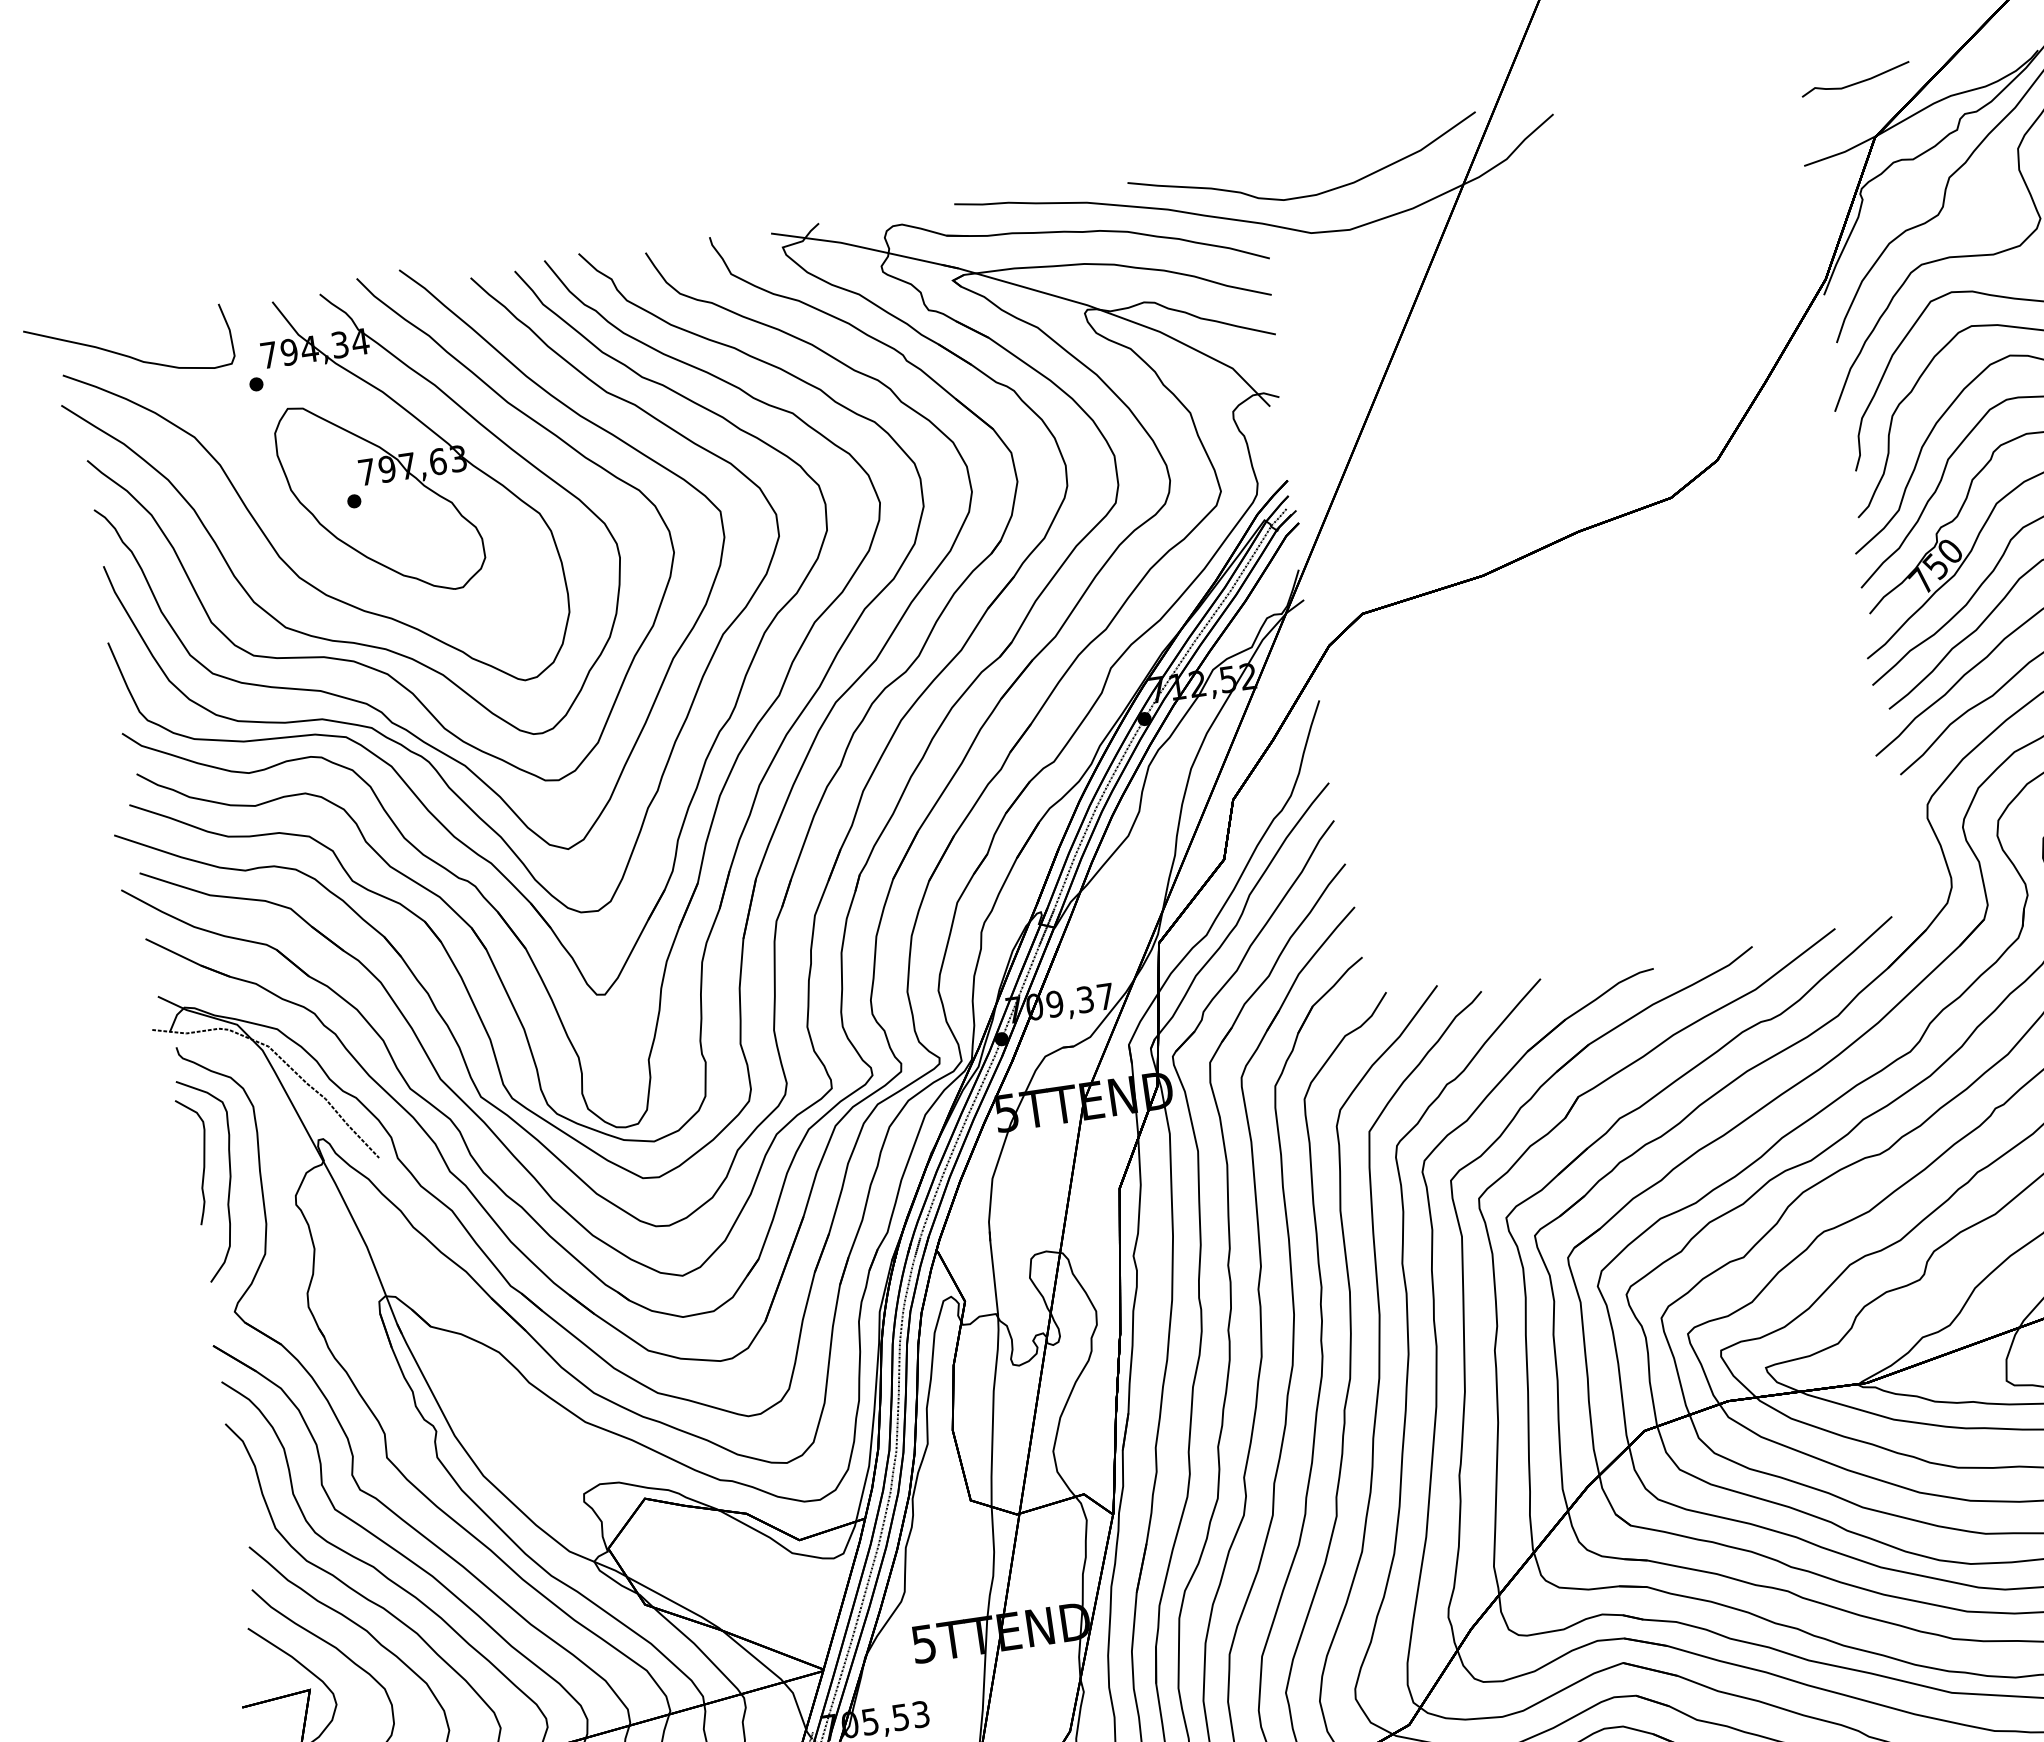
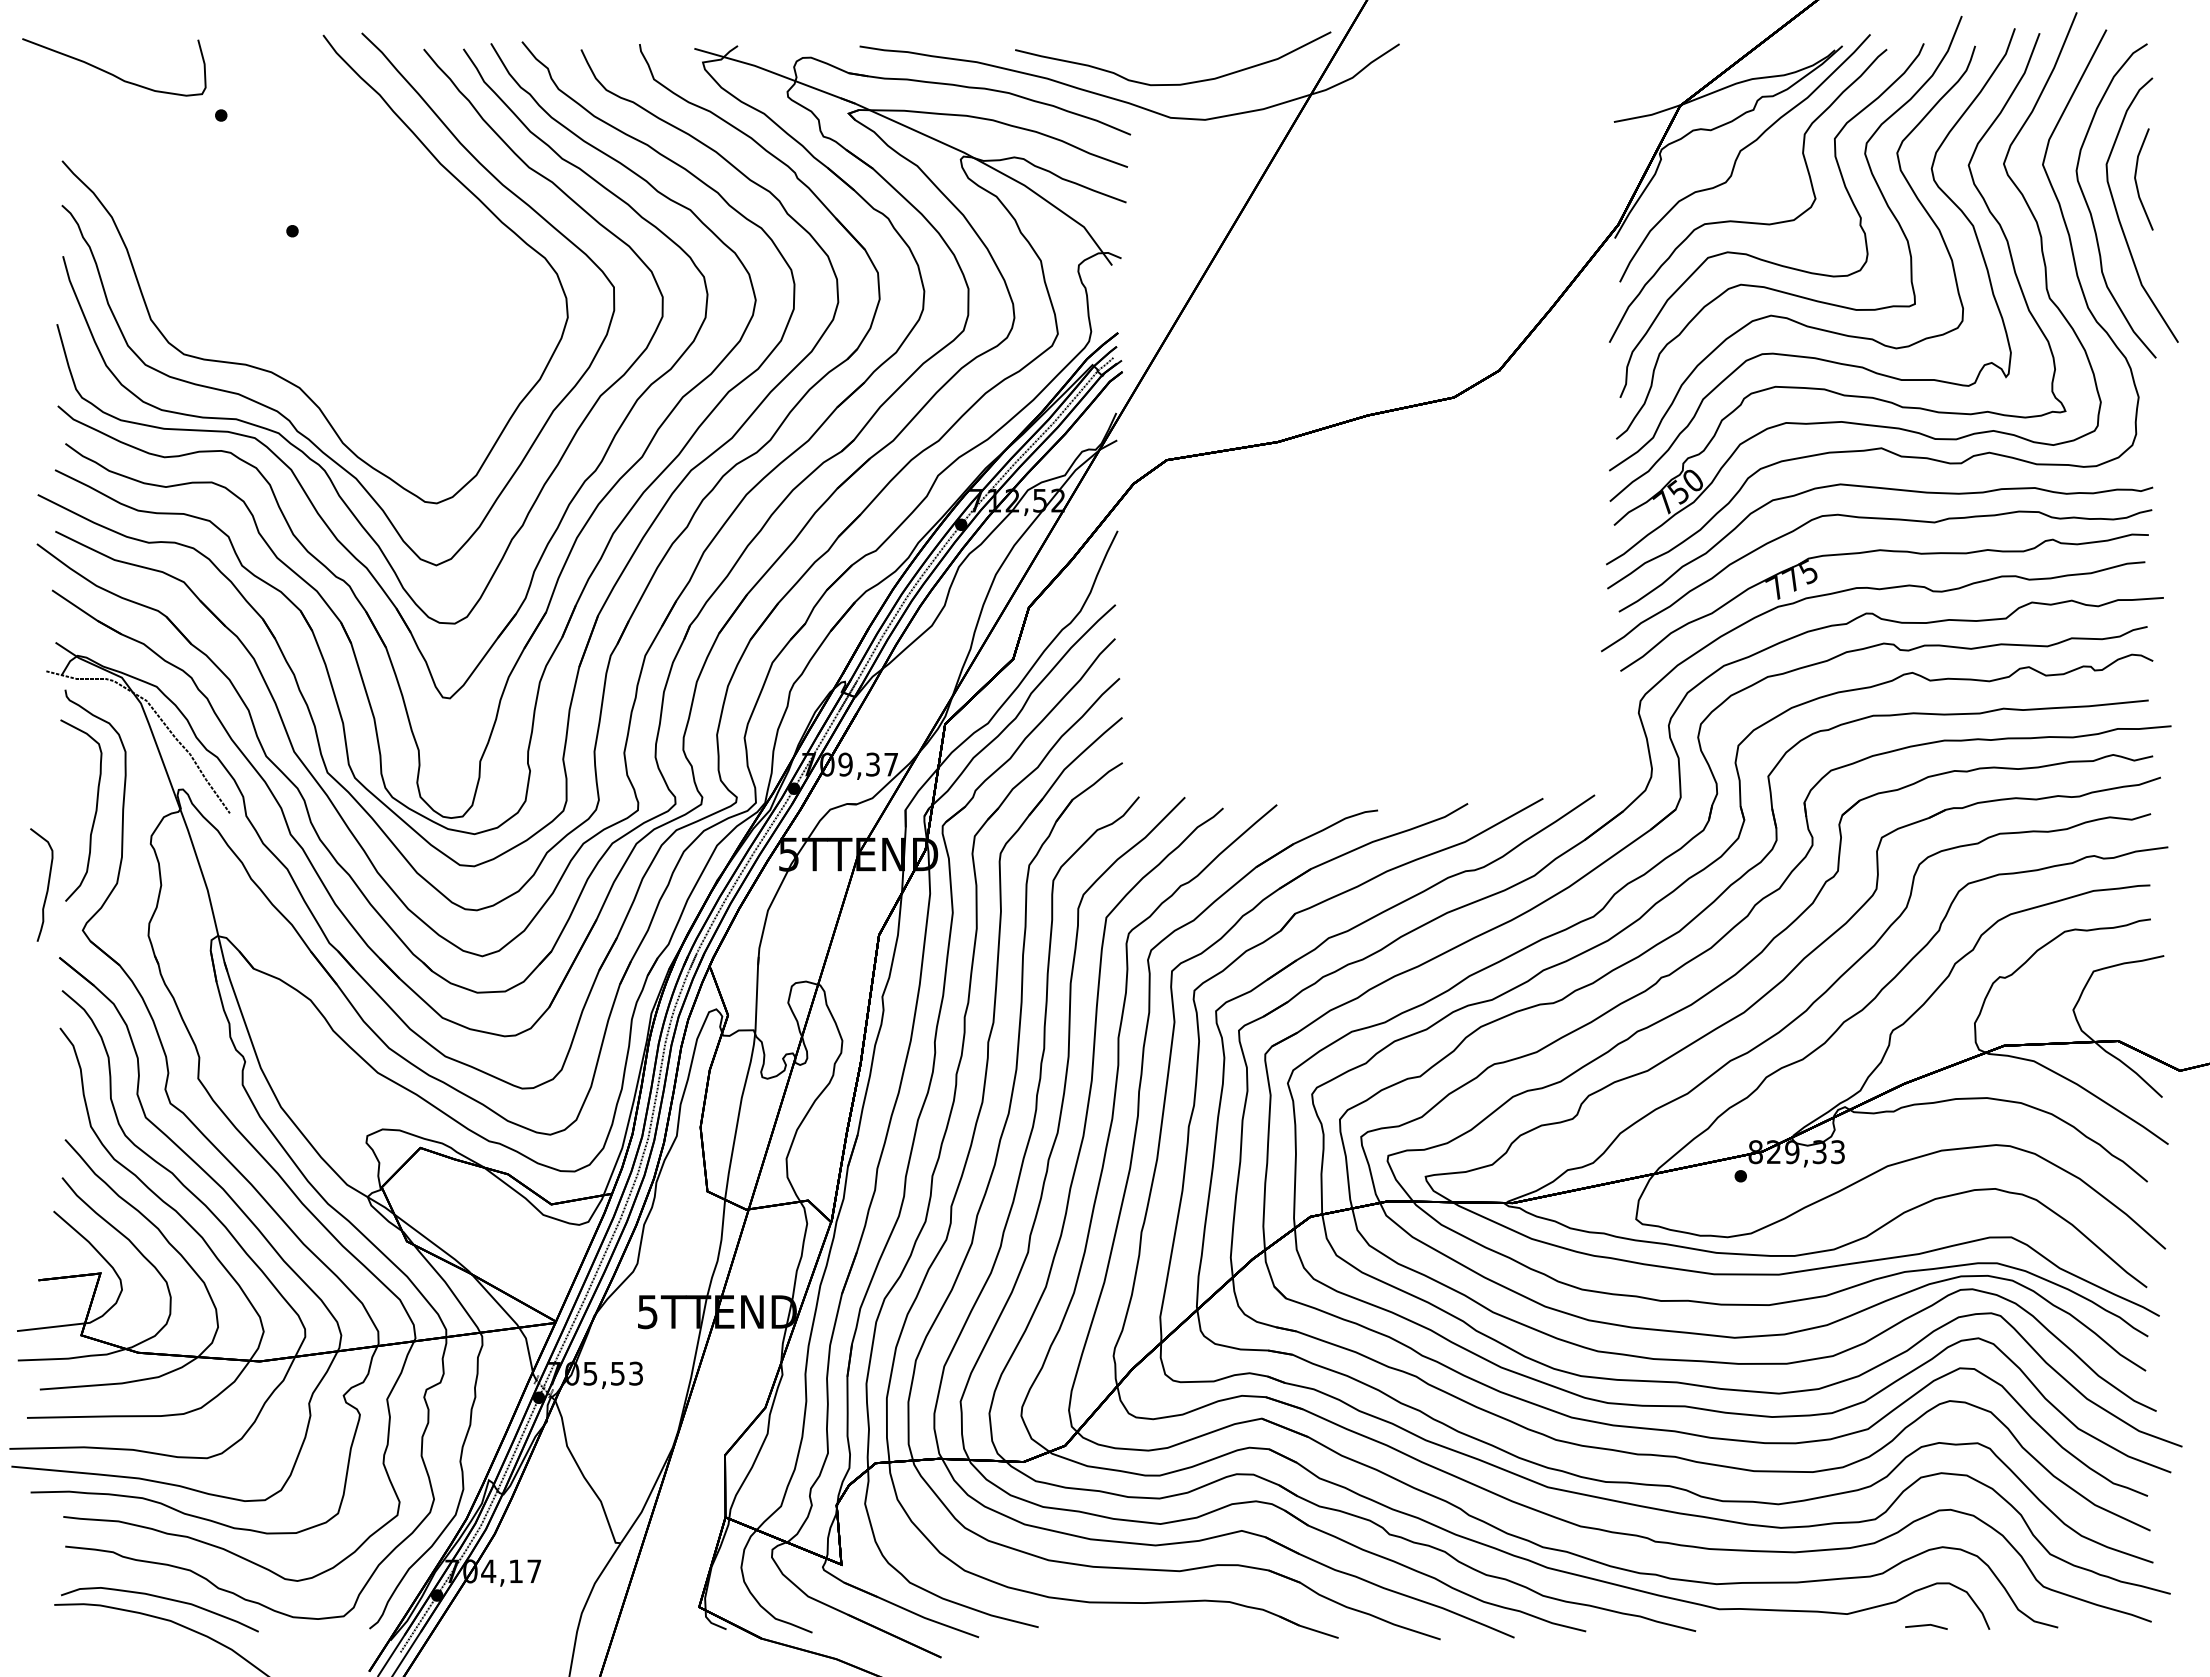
curve: (1857, 81) -> (1671, 54), removed
part: (347, 525) -> (283, 251), removed
curve: (203, 1159) -> (47, 884), moved

